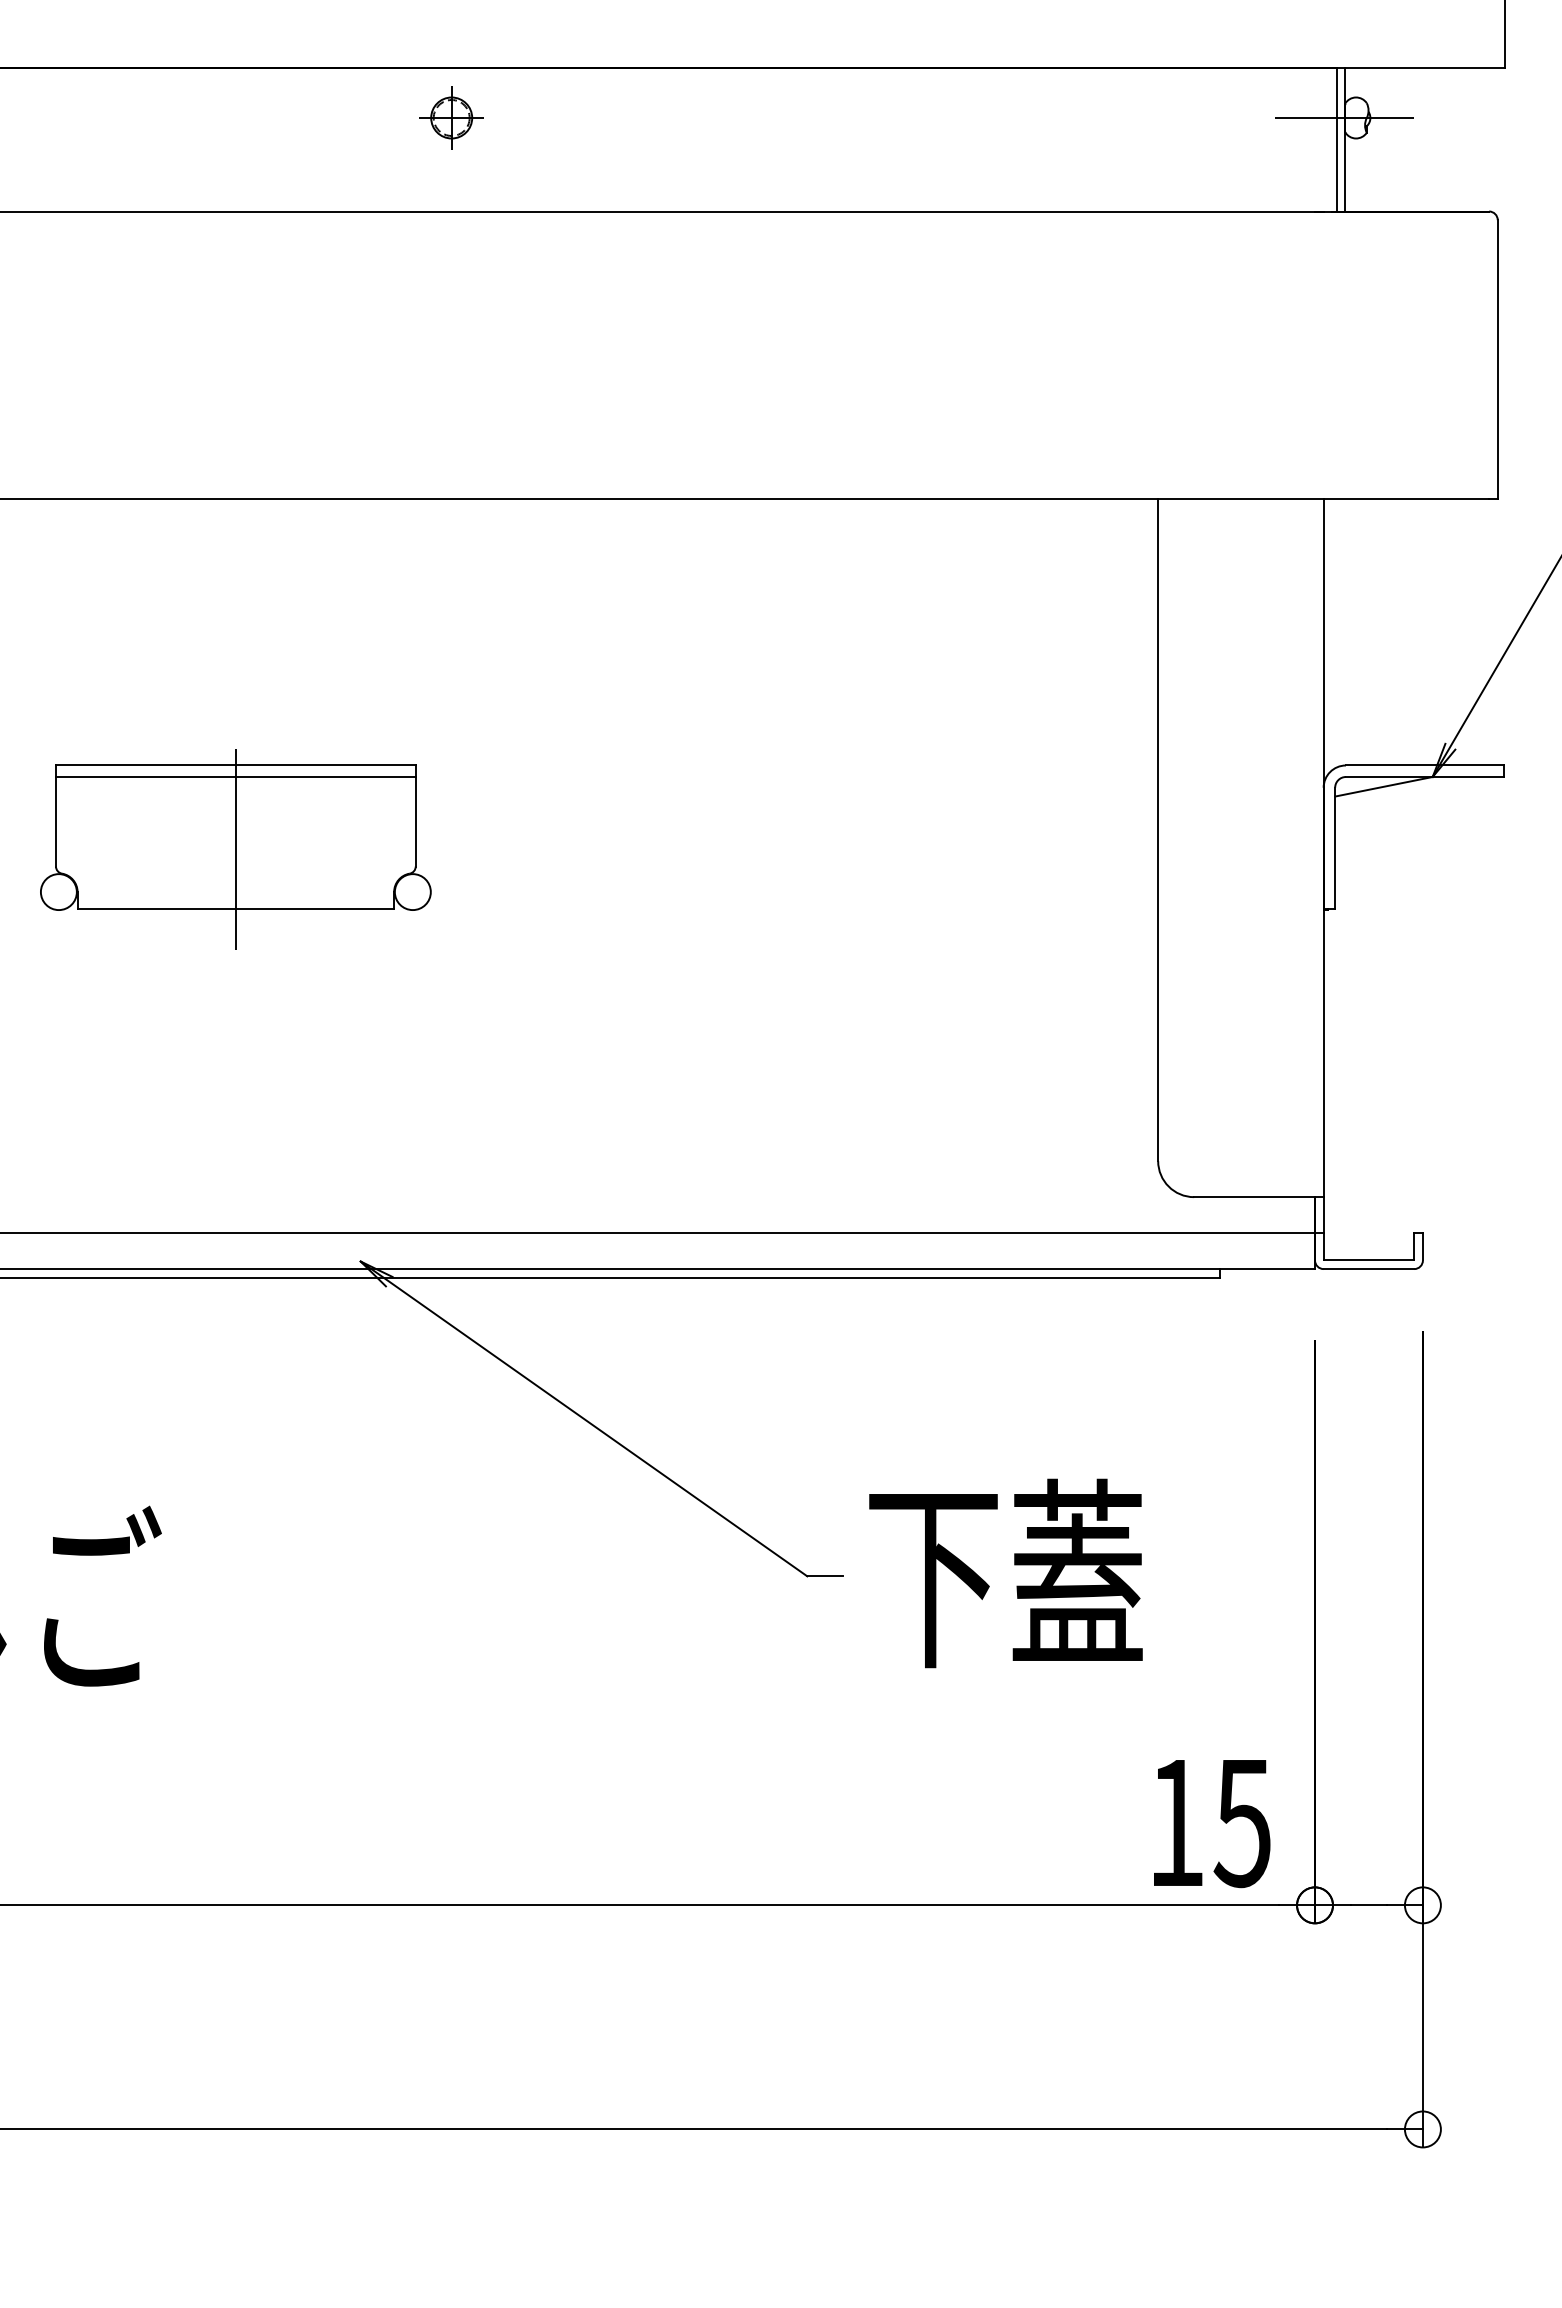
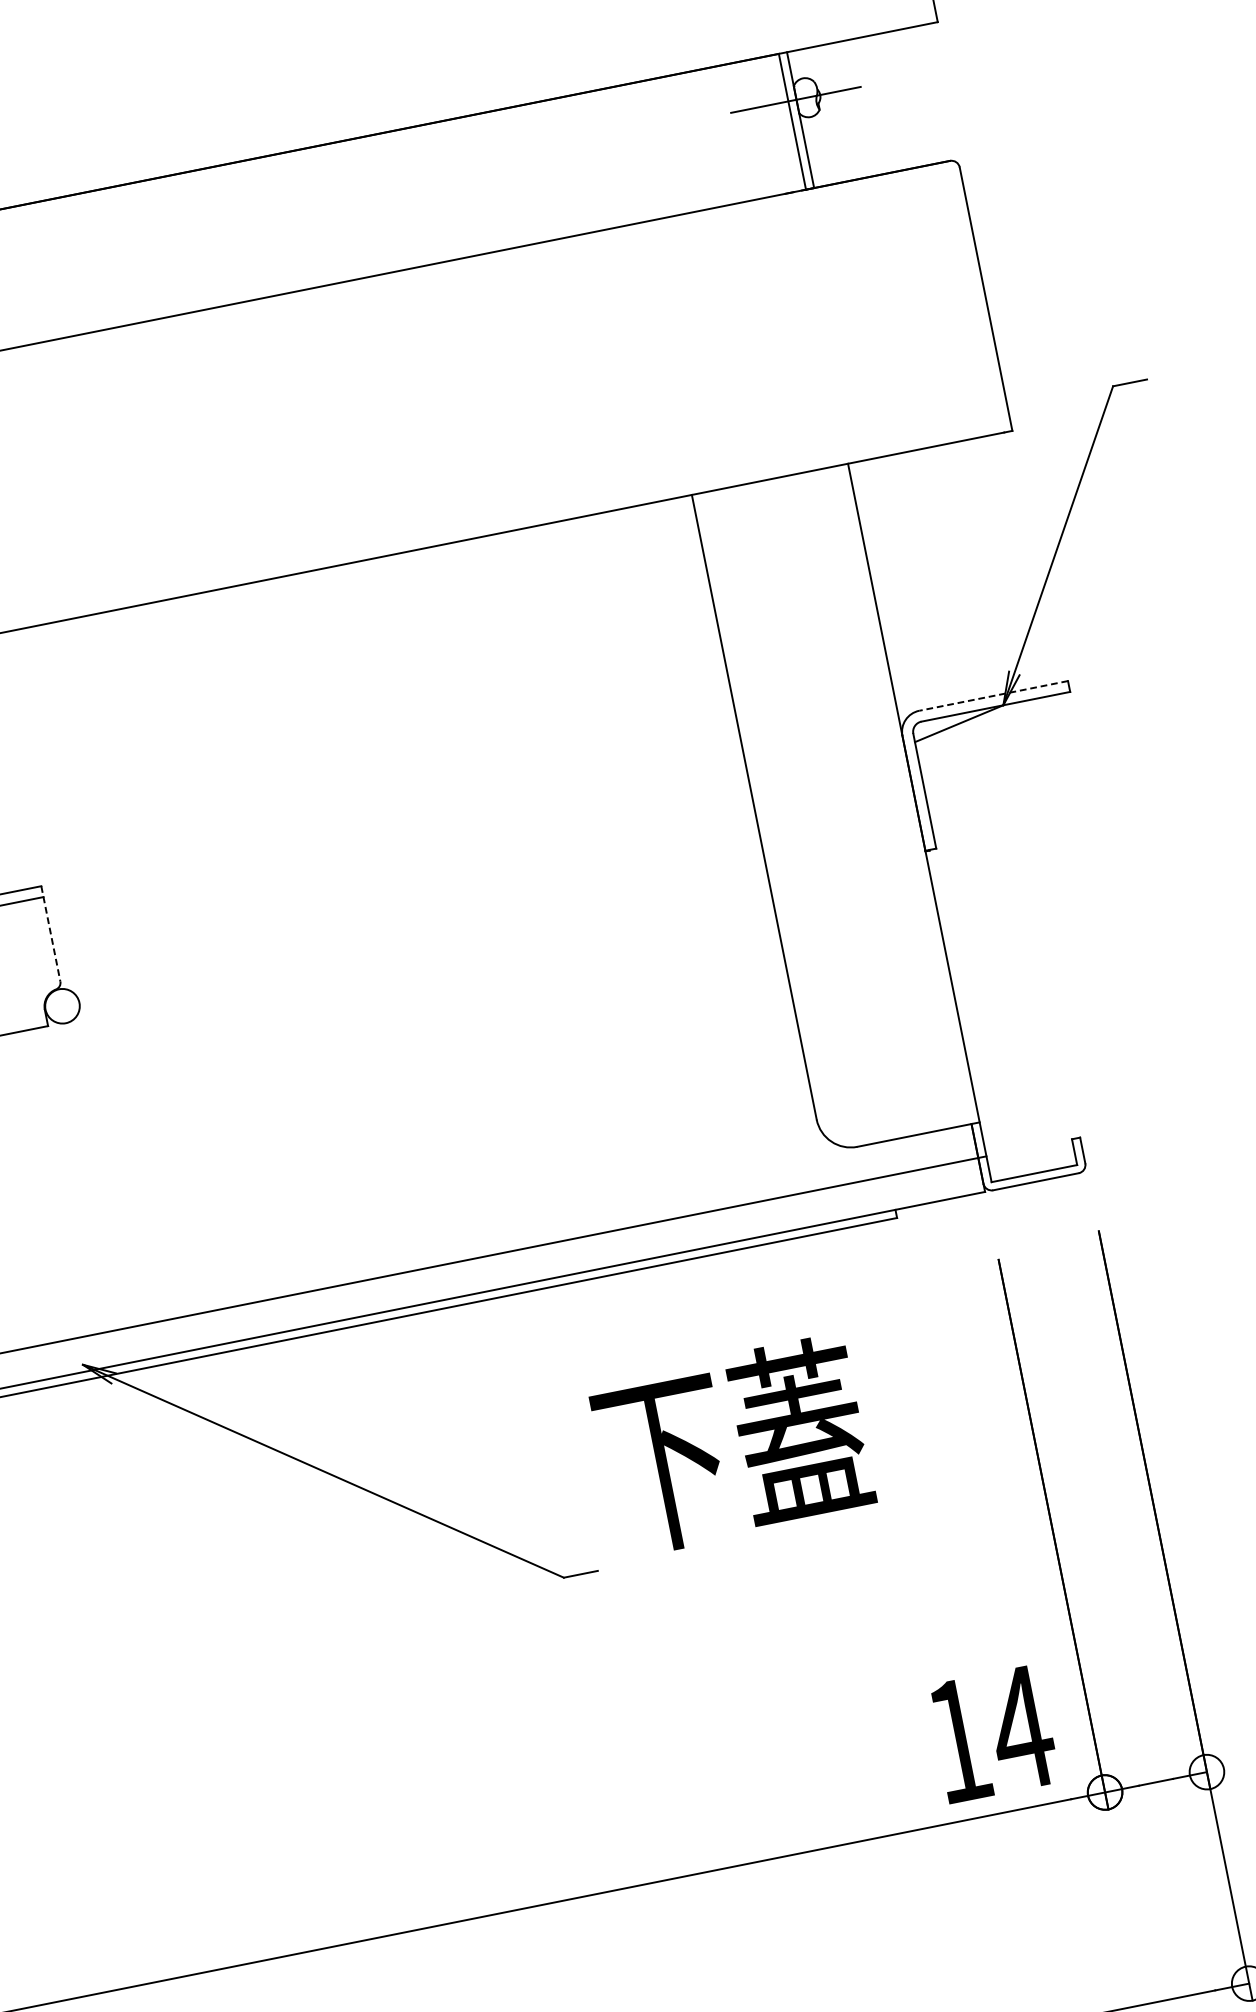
line: (1424, 765) -> (993, 695), solid -> dashed
line: (415, 816) -> (50, 934), solid -> dashed
text: (1005, 1573) -> (732, 1446), moved
text: (1242, 1824) -> (1021, 1729), 15 -> 14

